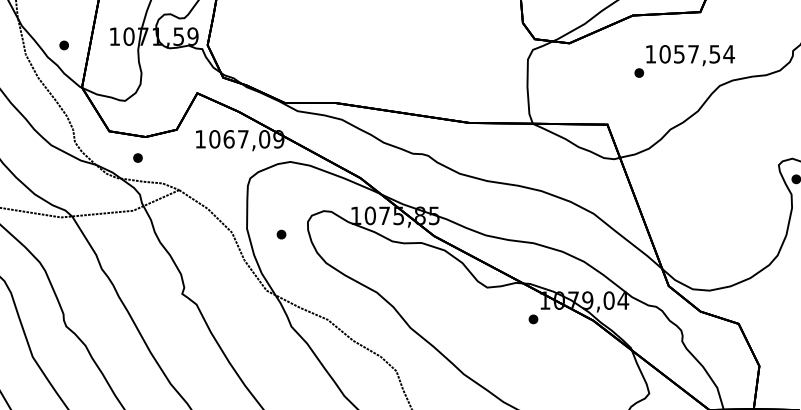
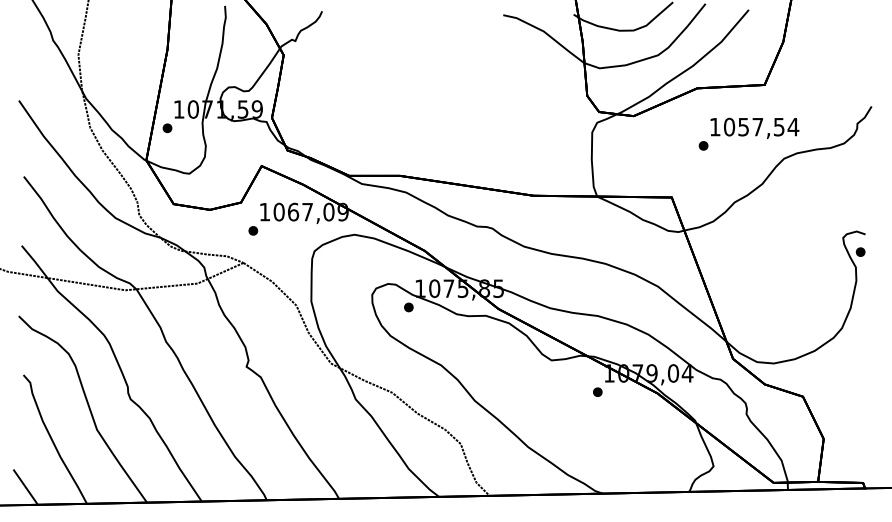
part: (64, 45) -> (167, 128), moved
part: (138, 157) -> (253, 230), moved
part: (281, 234) -> (408, 307), moved

